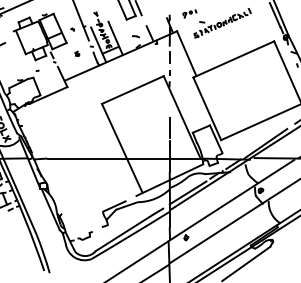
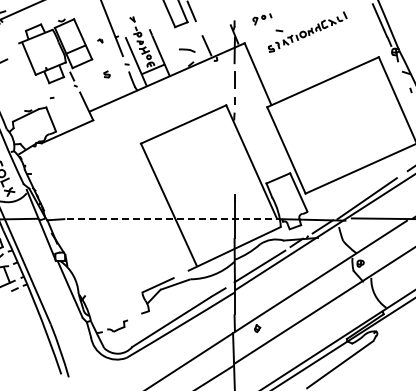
part: (135, 36) -> (187, 50), size x1.6
line: (169, 127) -> (234, 176), removed
line: (125, 158) -> (173, 219), solid -> dashed

